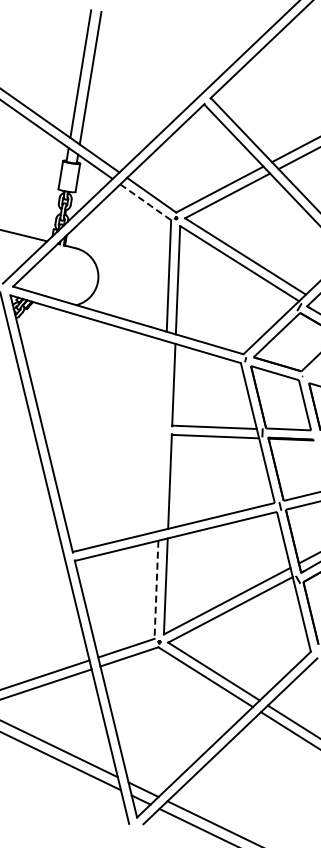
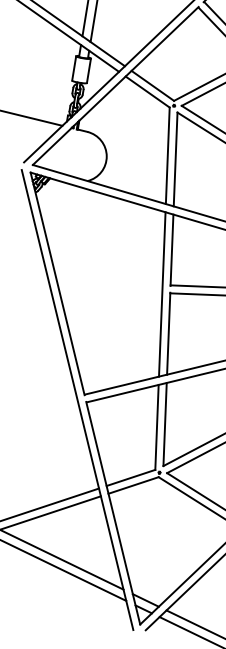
line: (146, 202) -> (148, 92), dashed -> solid
line: (162, 436) -> (162, 294), added
line: (156, 590) -> (157, 428), dashed -> solid

